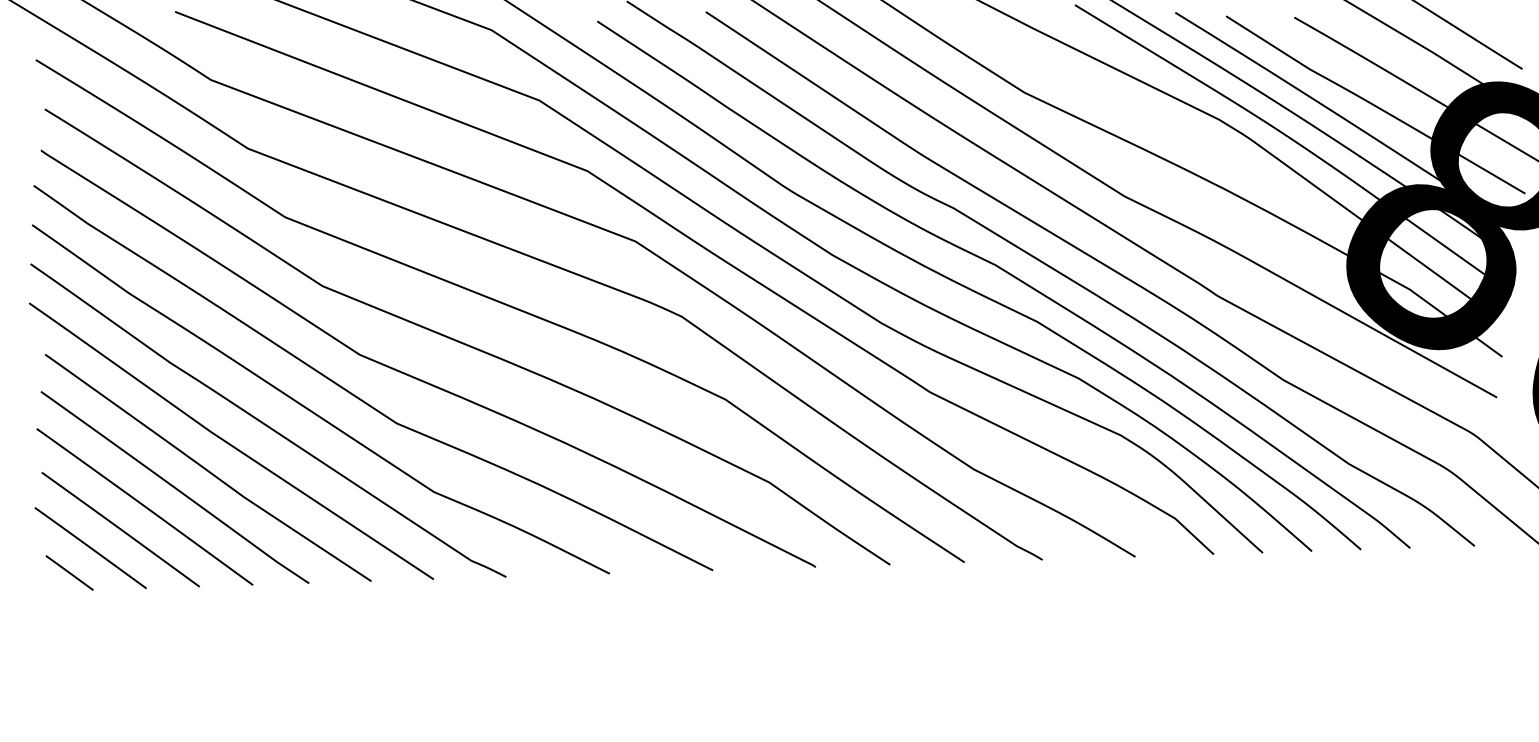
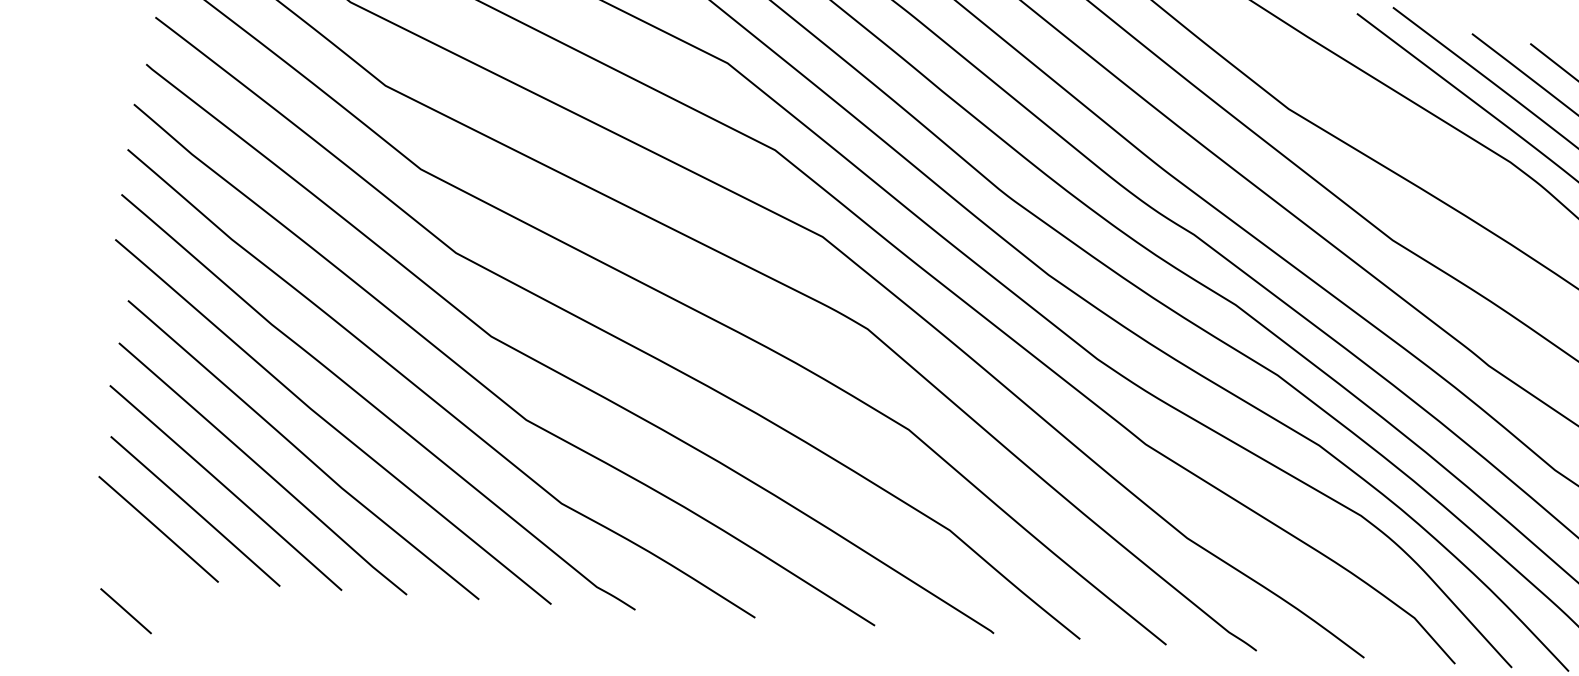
line: (69, 572) -> (125, 610), moved

